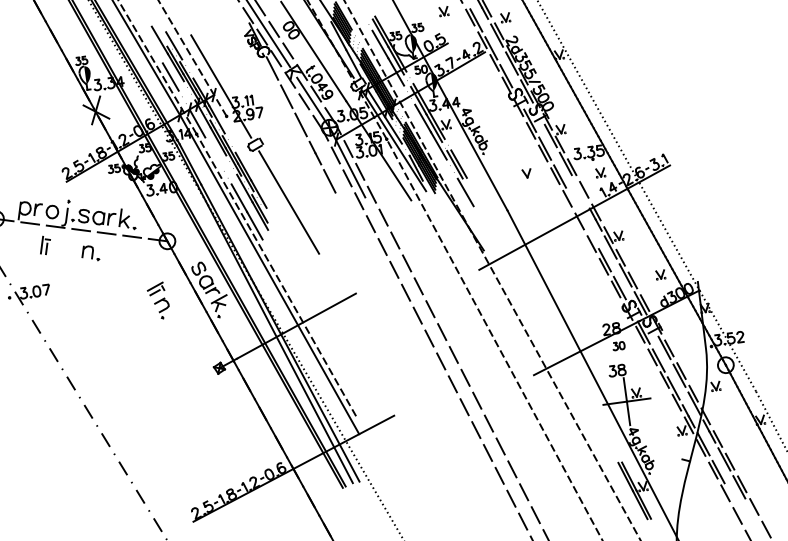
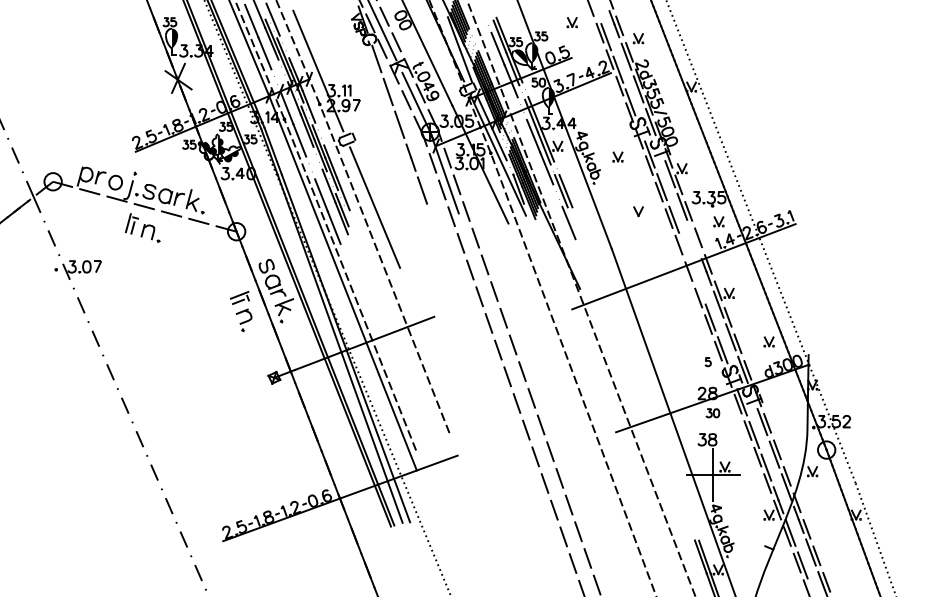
line: (154, 49) -> (251, 20), added
fill: (401, 49) -> (520, 57), added
part: (501, 126) -> (617, 156), added
line: (212, 151) -> (299, 140), added
fill: (143, 164) -> (221, 144), added
part: (44, 245) -> (131, 223), moved
line: (305, 256) -> (384, 268), added
curve: (607, 300) -> (707, 361), added
part: (158, 301) -> (241, 311), moved

